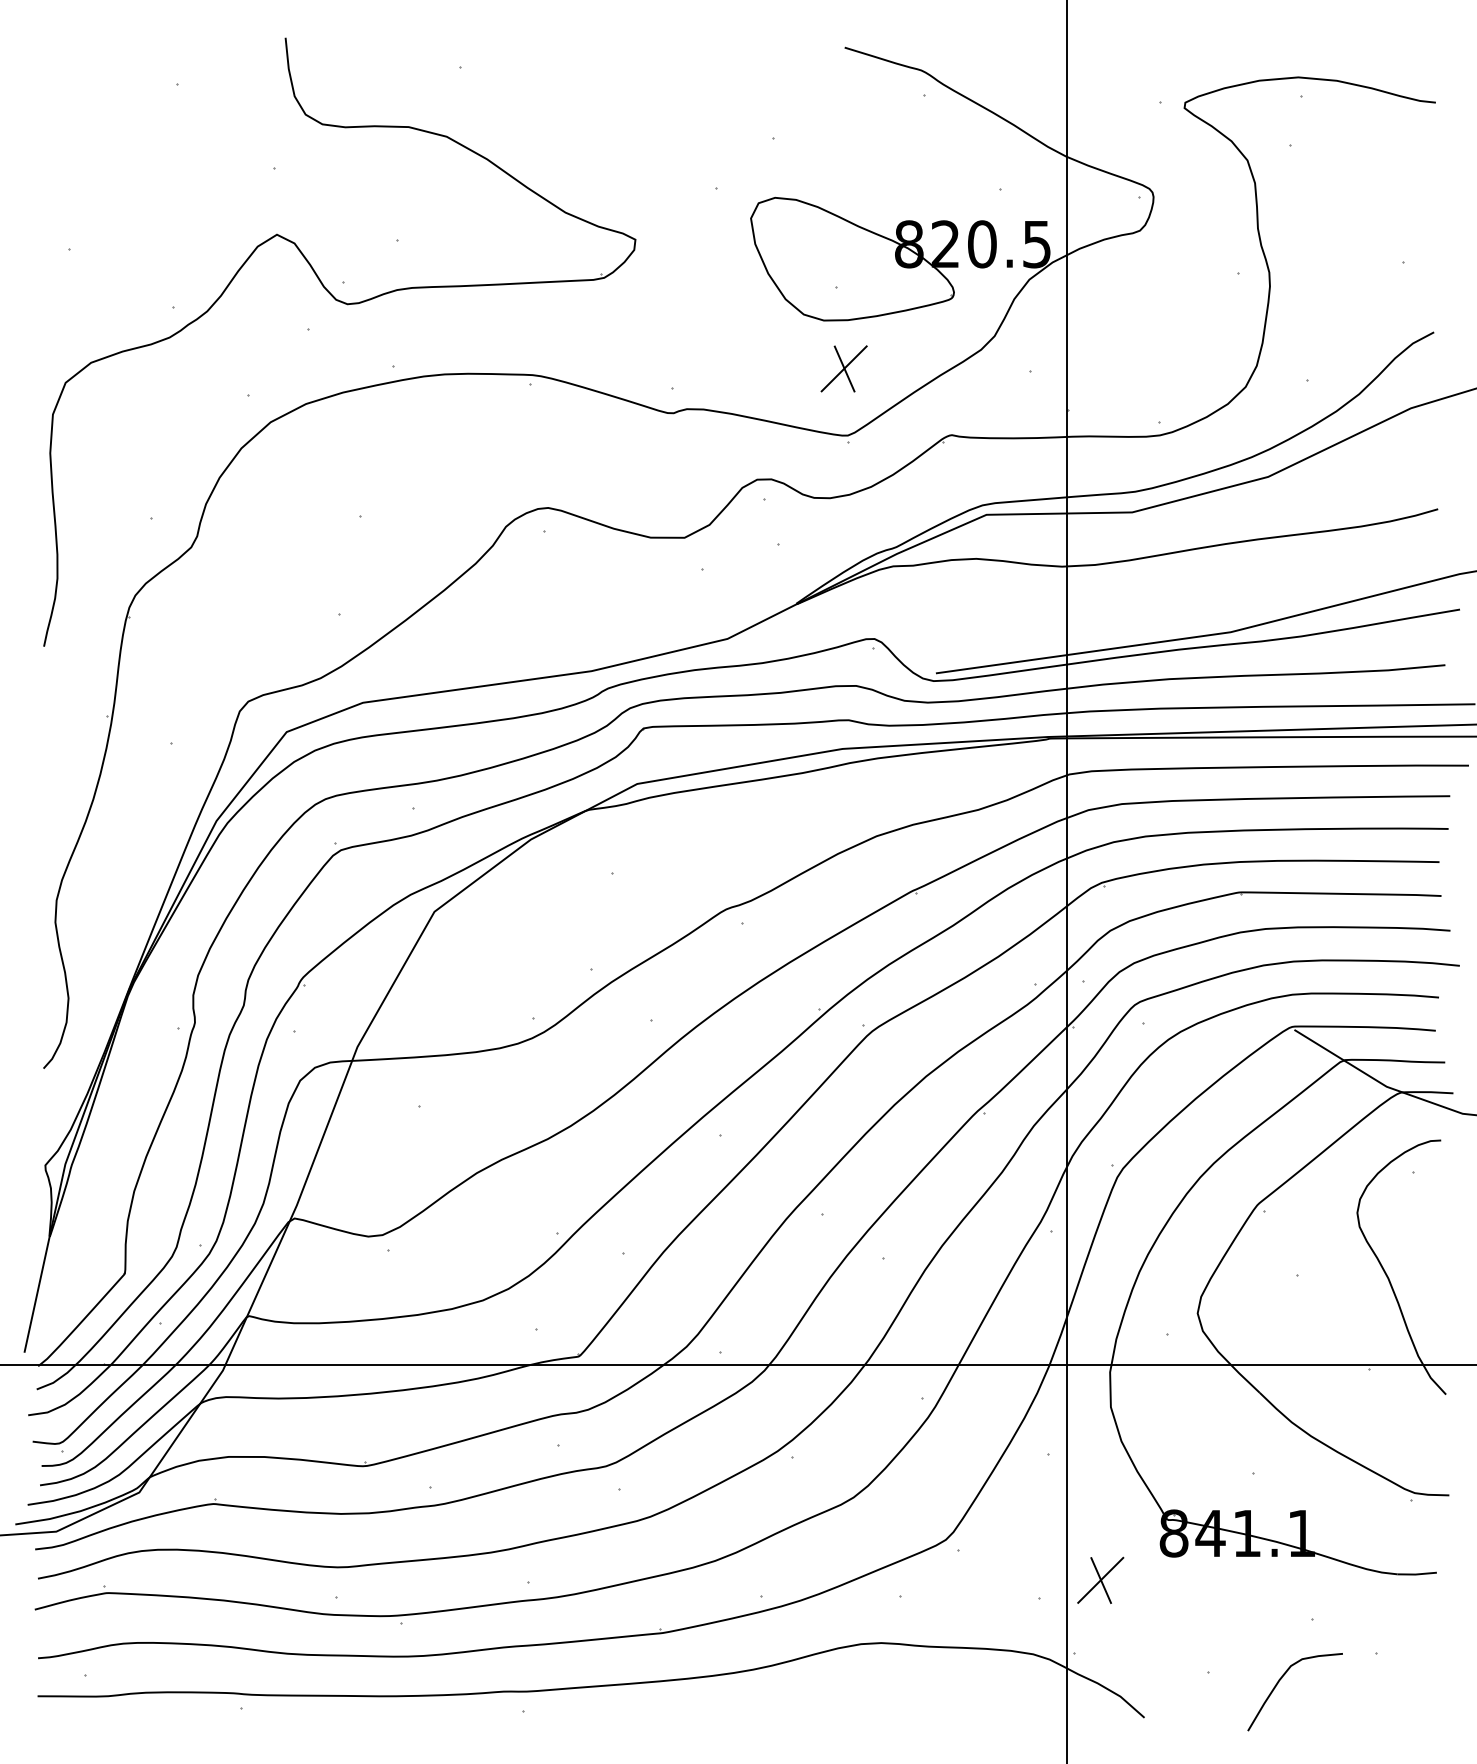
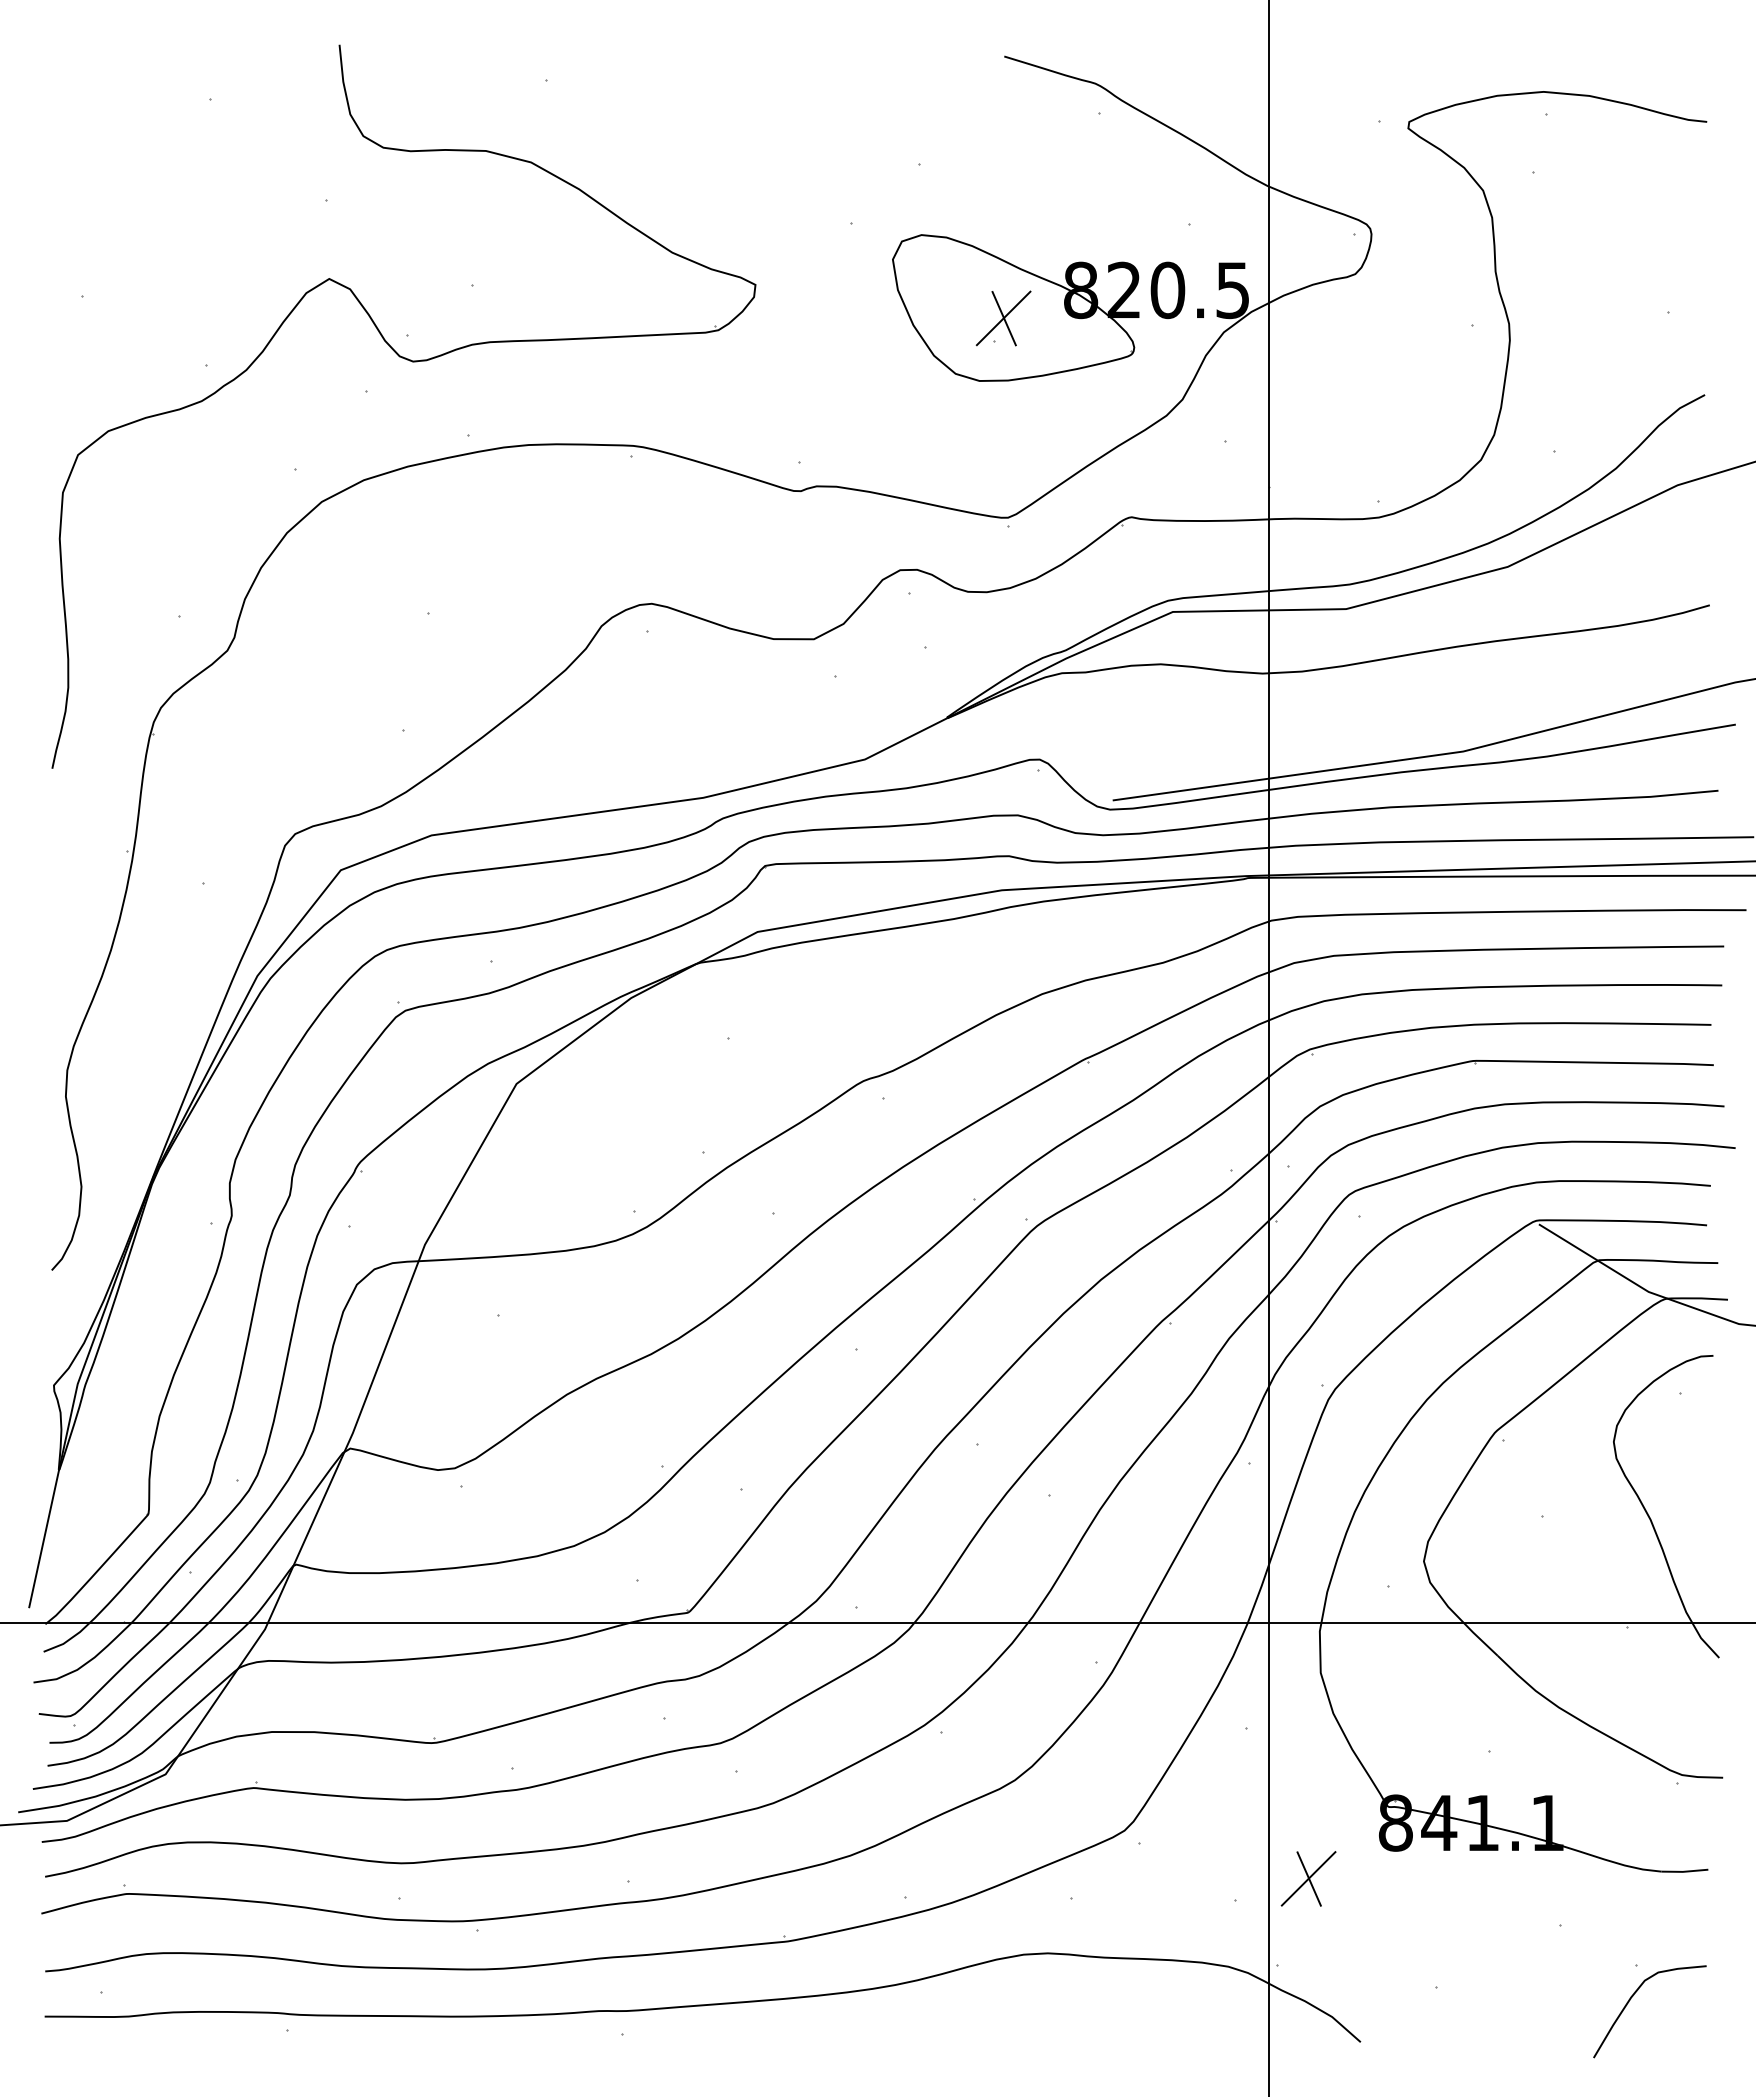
part: (844, 368) -> (1003, 318), moved
curve: (1282, 1678) -> (1634, 1995), moved

